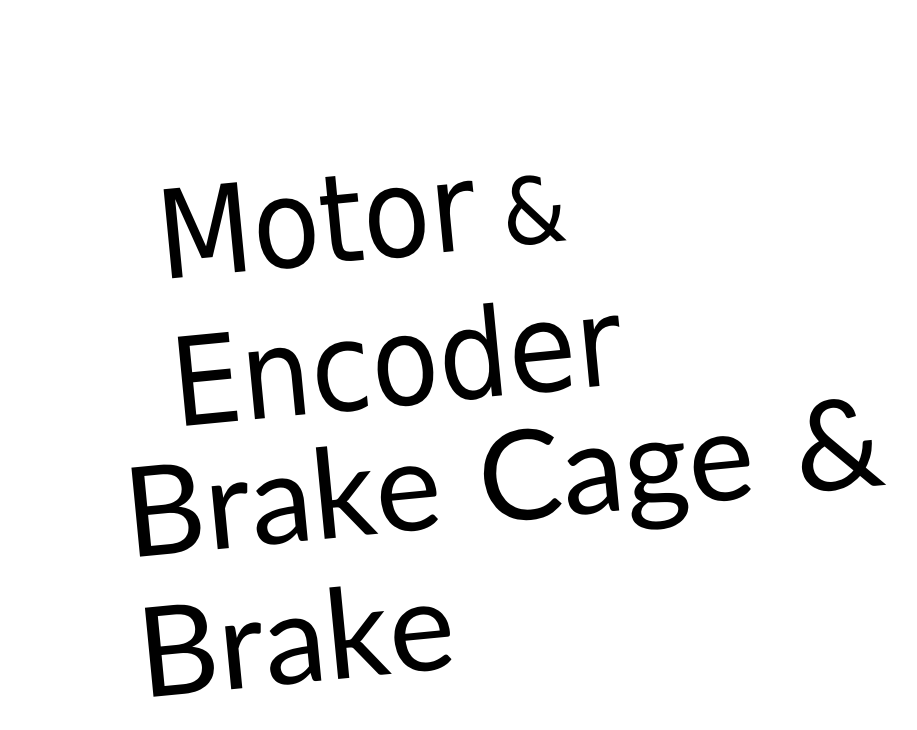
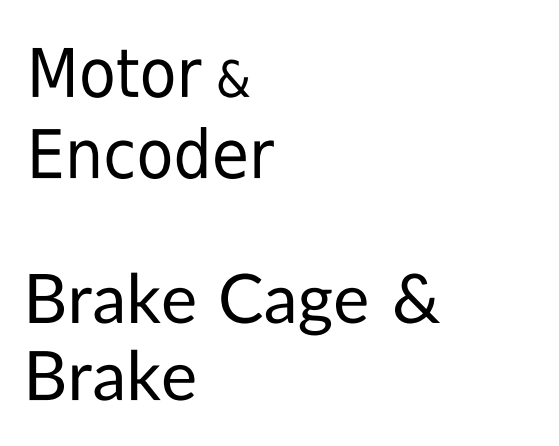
text: (392, 287) -> (152, 113), moved

